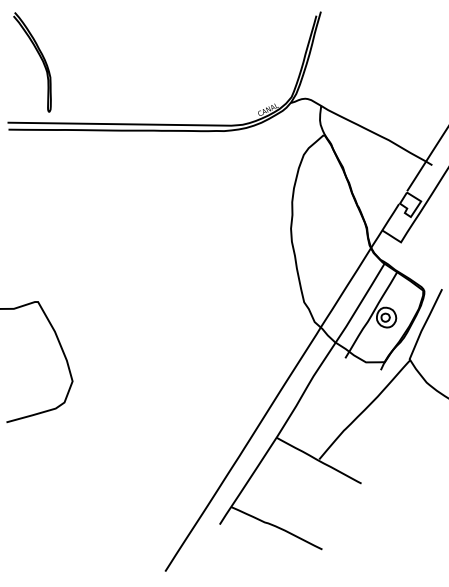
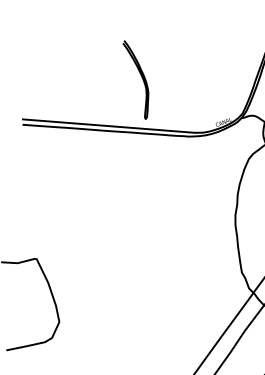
curve: (40, 58) -> (141, 77), moved

